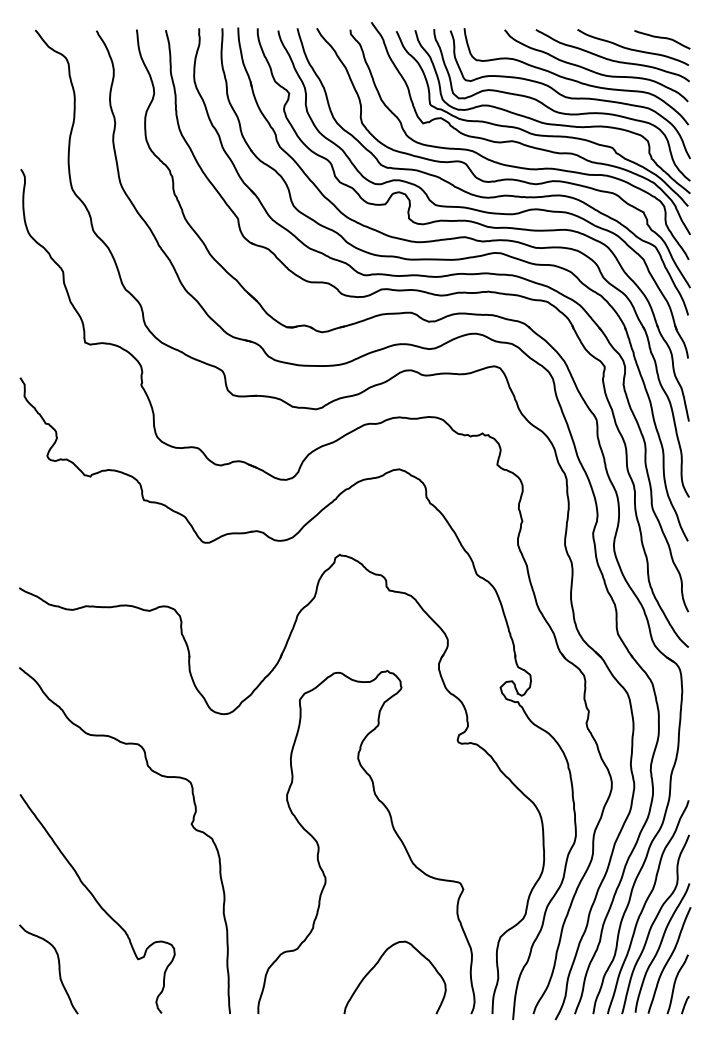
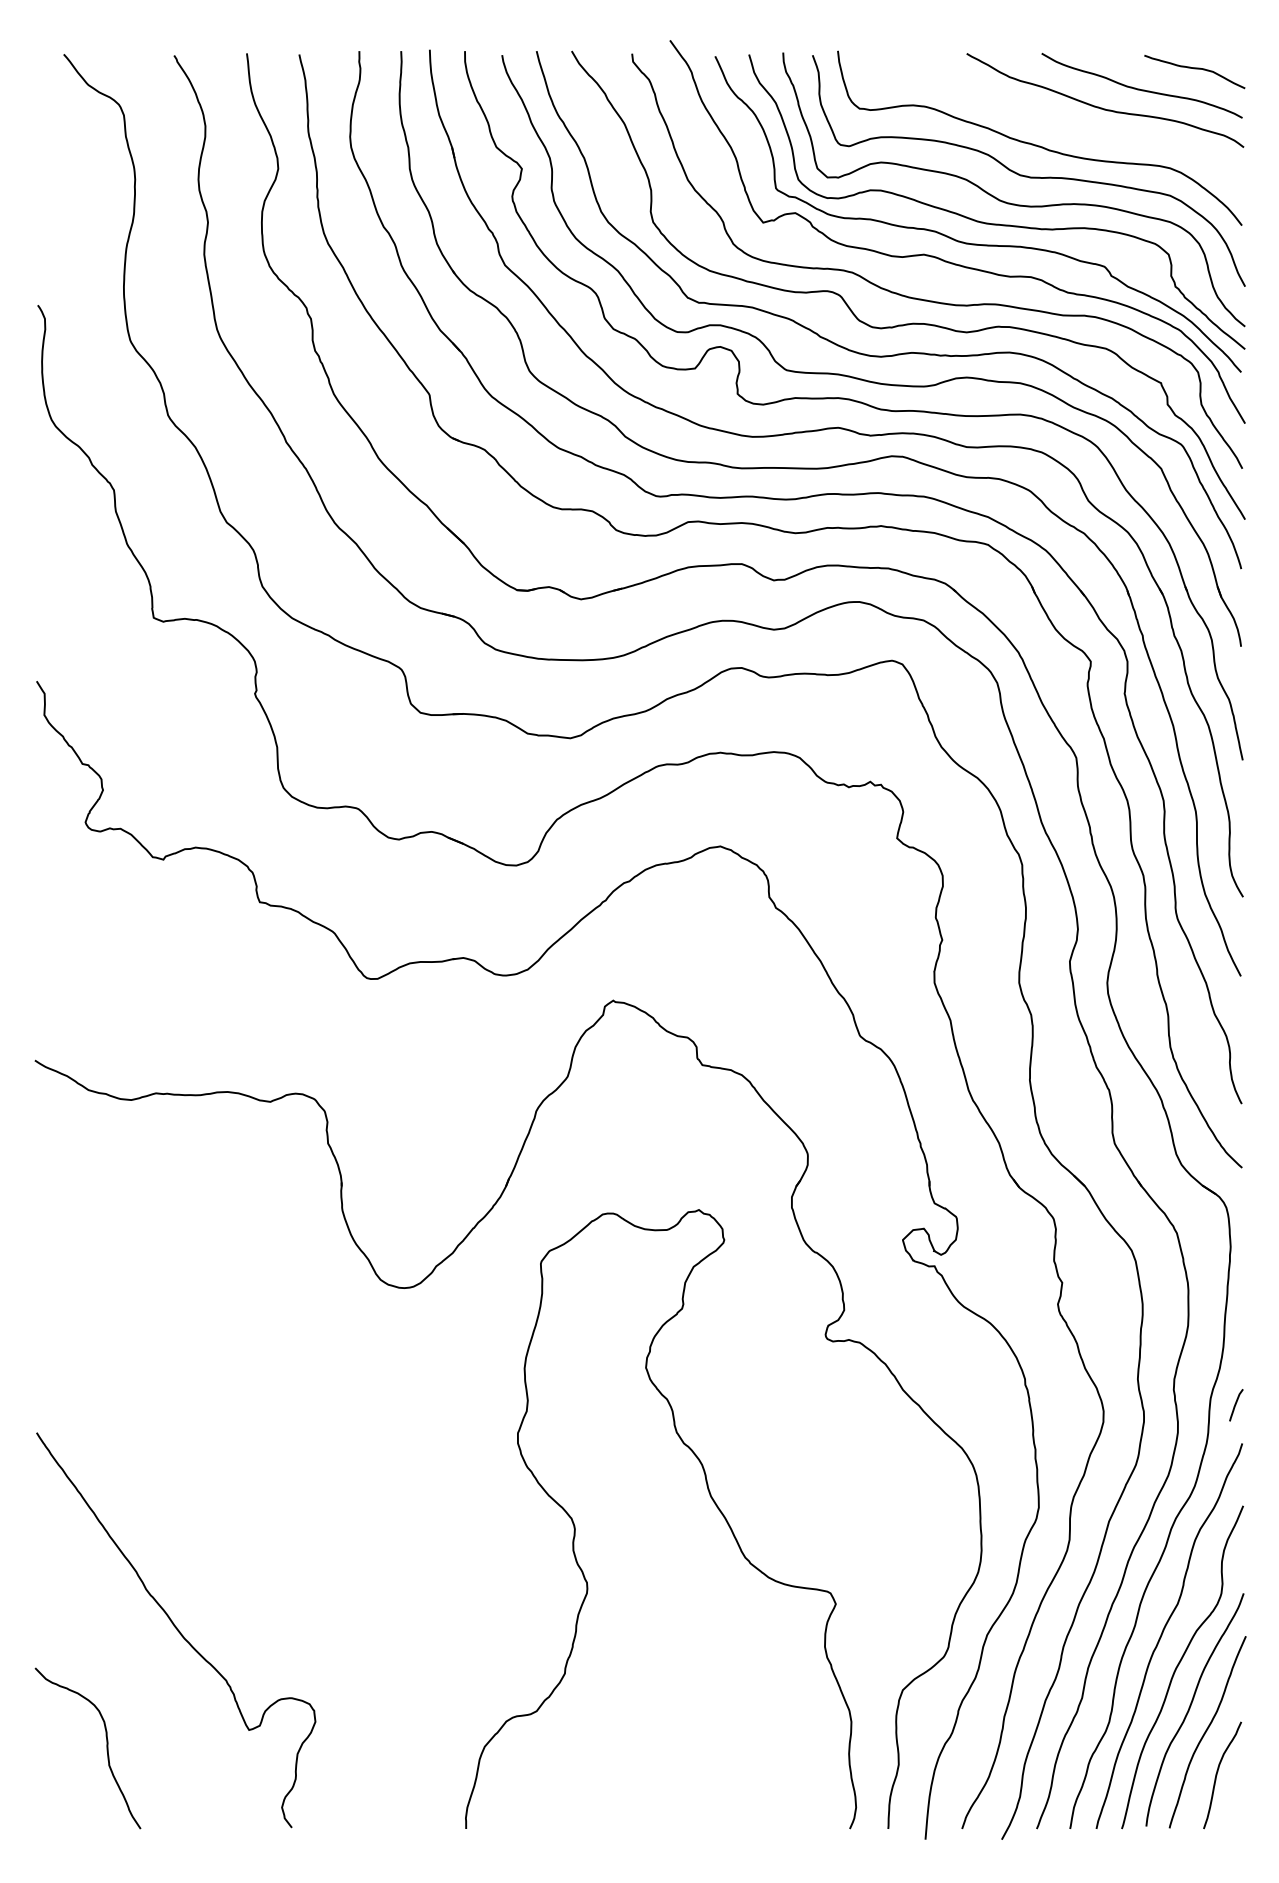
curve: (593, 70) -> (1070, 127), removed
curve: (190, 824) -> (343, 1487), removed
curve: (378, 963) -> (682, 1737), removed
line: (685, 1005) -> (1236, 1405), moved

